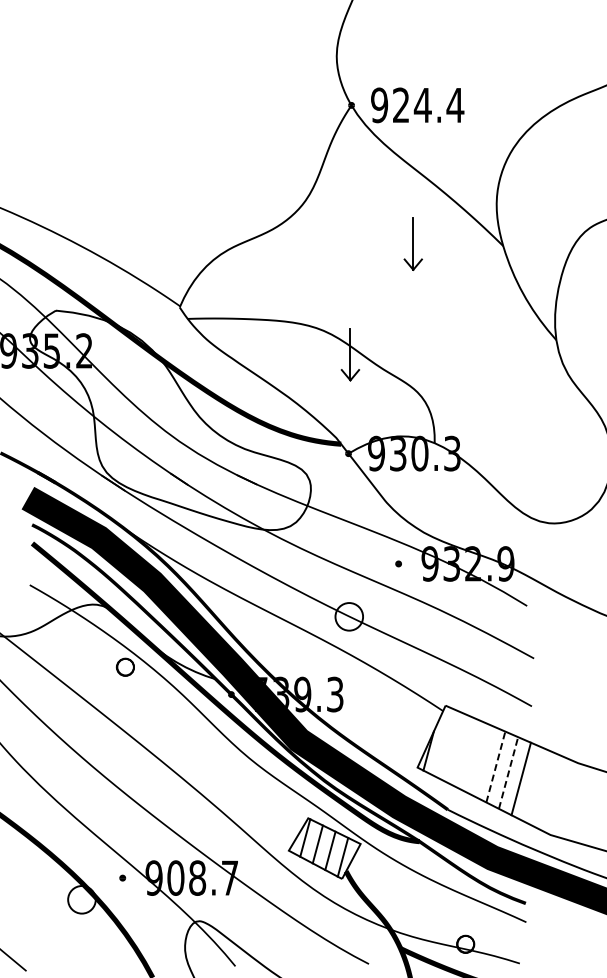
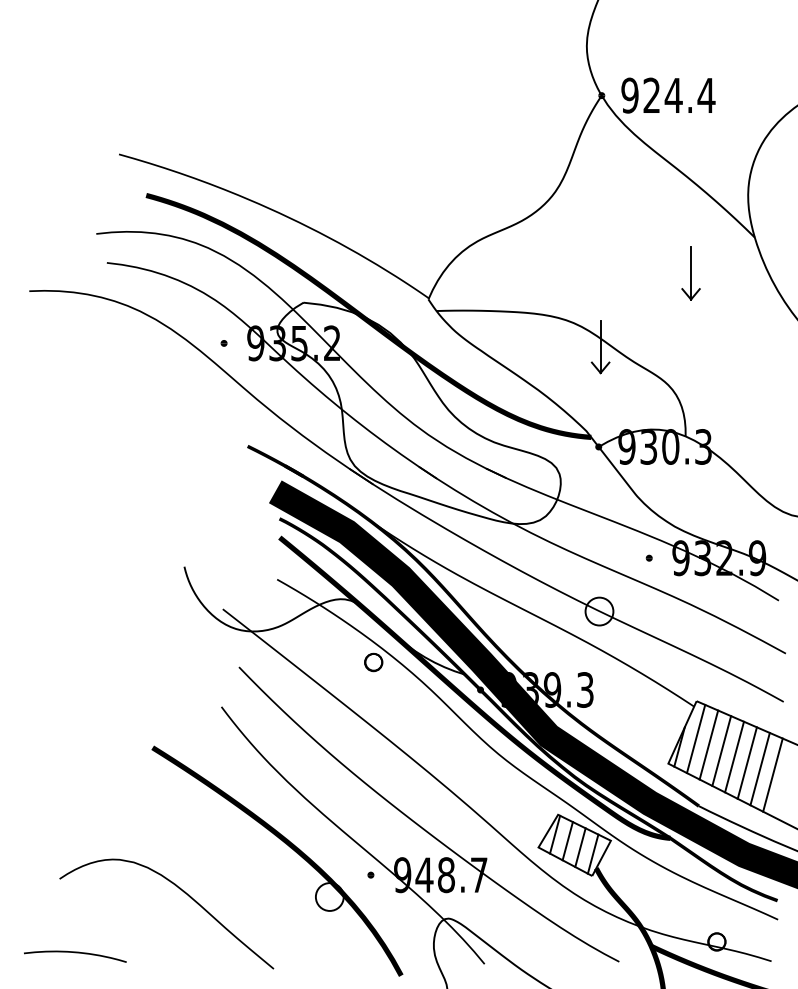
part: (412, 244) -> (690, 273), moved
text: (259, 694) -> (508, 689), 739.3 -> 939.3
line: (444, 742) -> (695, 738), added
line: (457, 748) -> (708, 744), added
line: (470, 754) -> (721, 750), added
line: (483, 760) -> (734, 756), added
line: (496, 766) -> (747, 762), dashed -> solid
line: (508, 772) -> (760, 768), dashed -> solid
text: (175, 878) -> (424, 875), 908.7 -> 948.7

